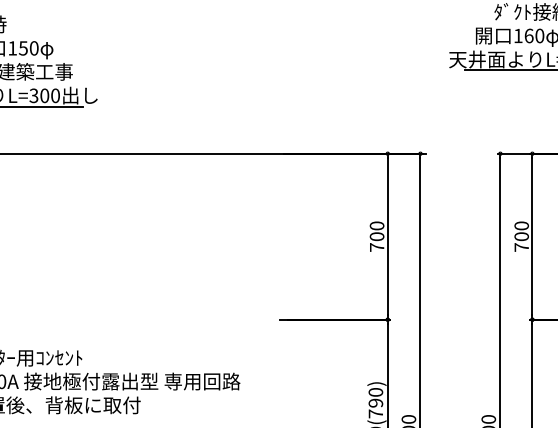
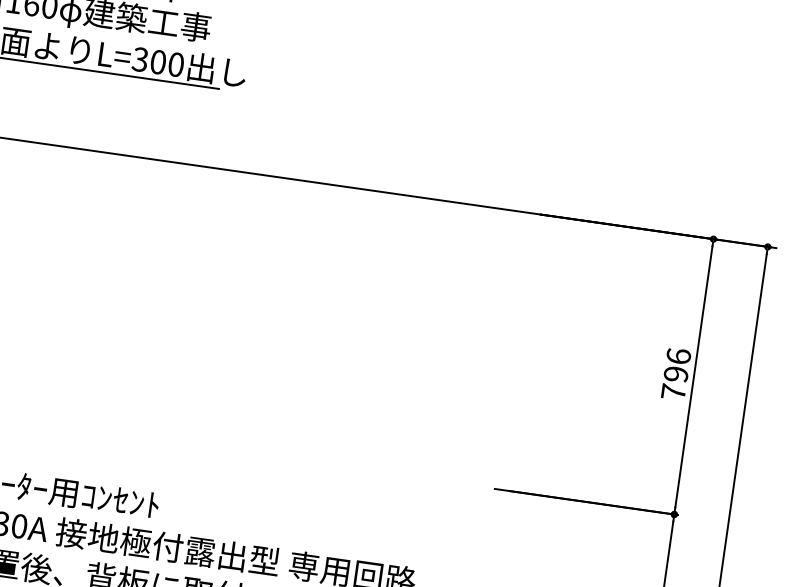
text: (376, 231) -> (676, 365), 700 -> 796

